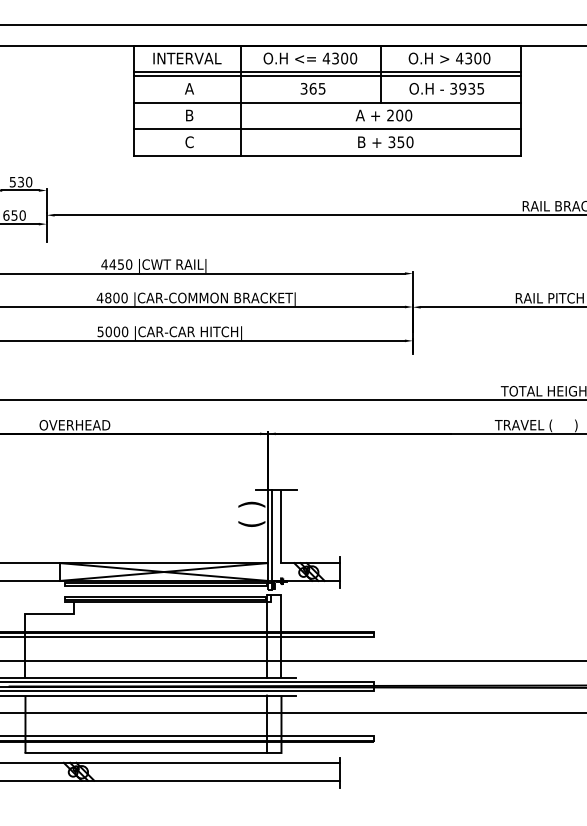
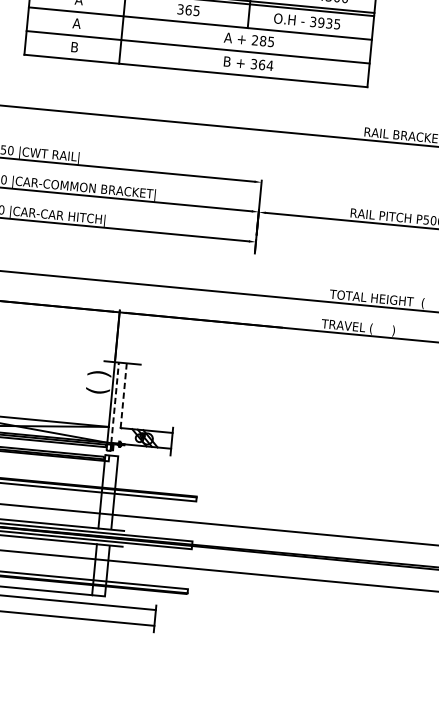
text: (189, 115) -> (76, 23), B -> A
text: (404, 115) -> (267, 41), 200 -> 285
text: (189, 142) -> (74, 47), C -> B
text: (405, 142) -> (266, 65), 350 -> 364
line: (281, 527) -> (123, 396), solid -> dashed
line: (272, 535) -> (115, 402), solid -> dashed

